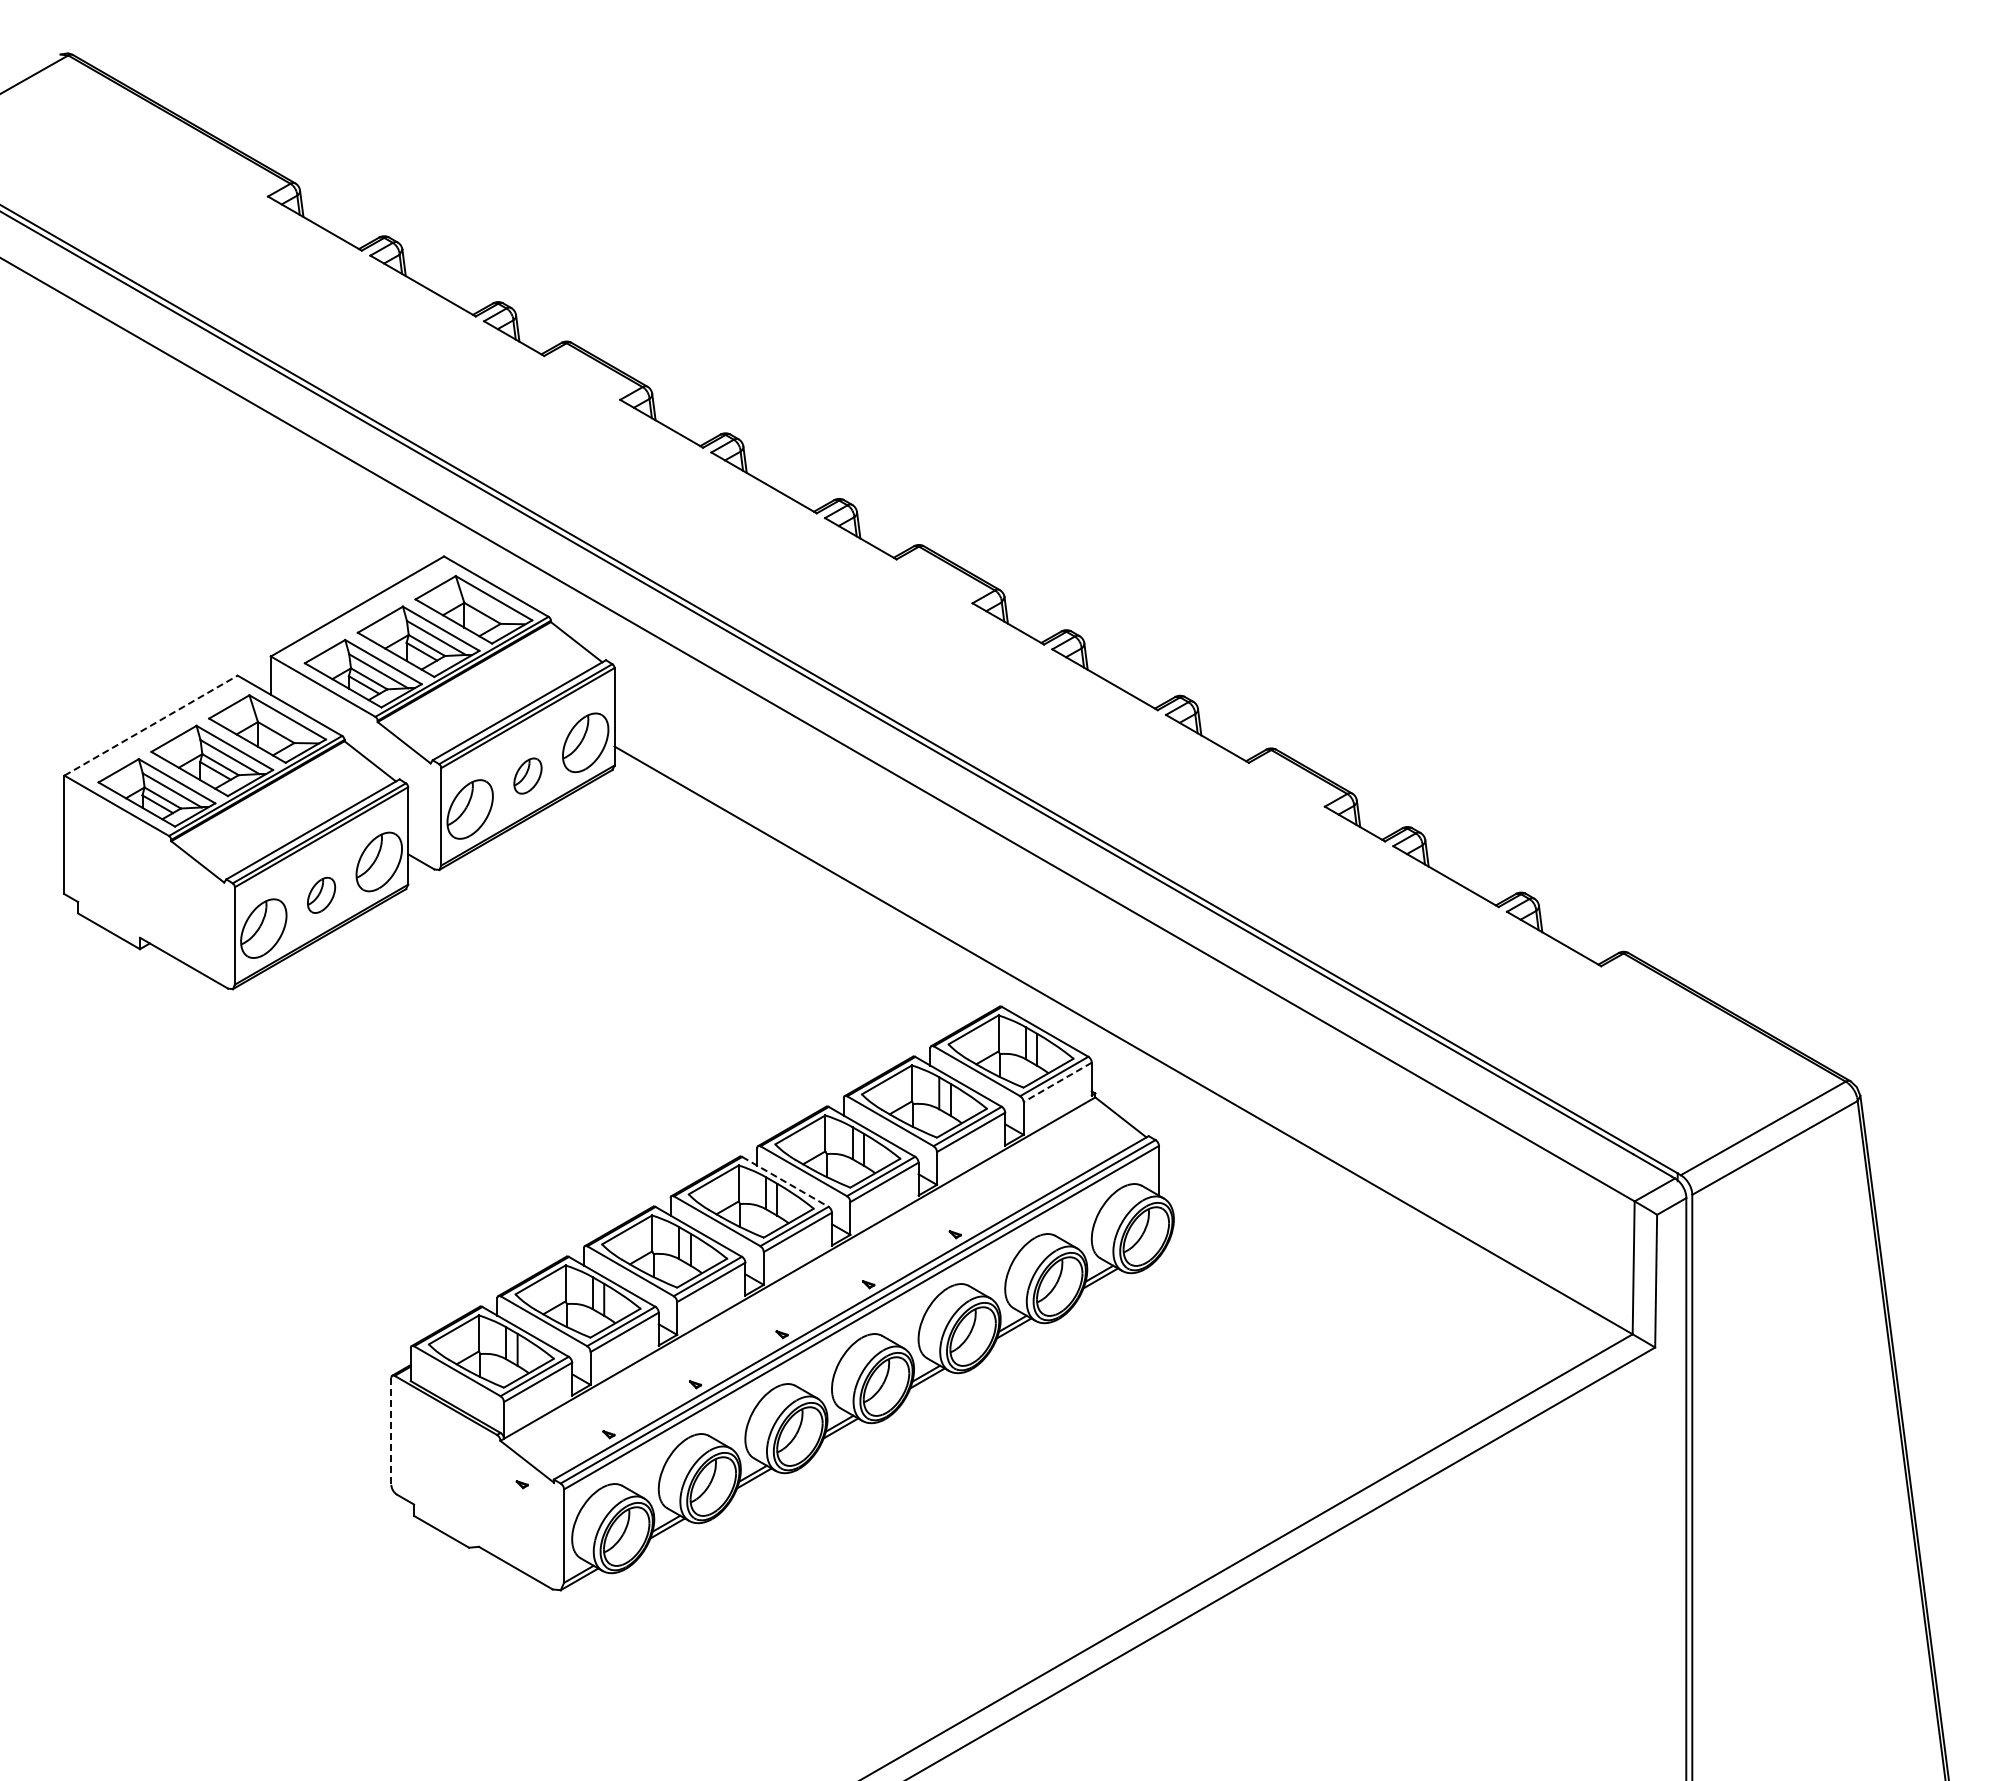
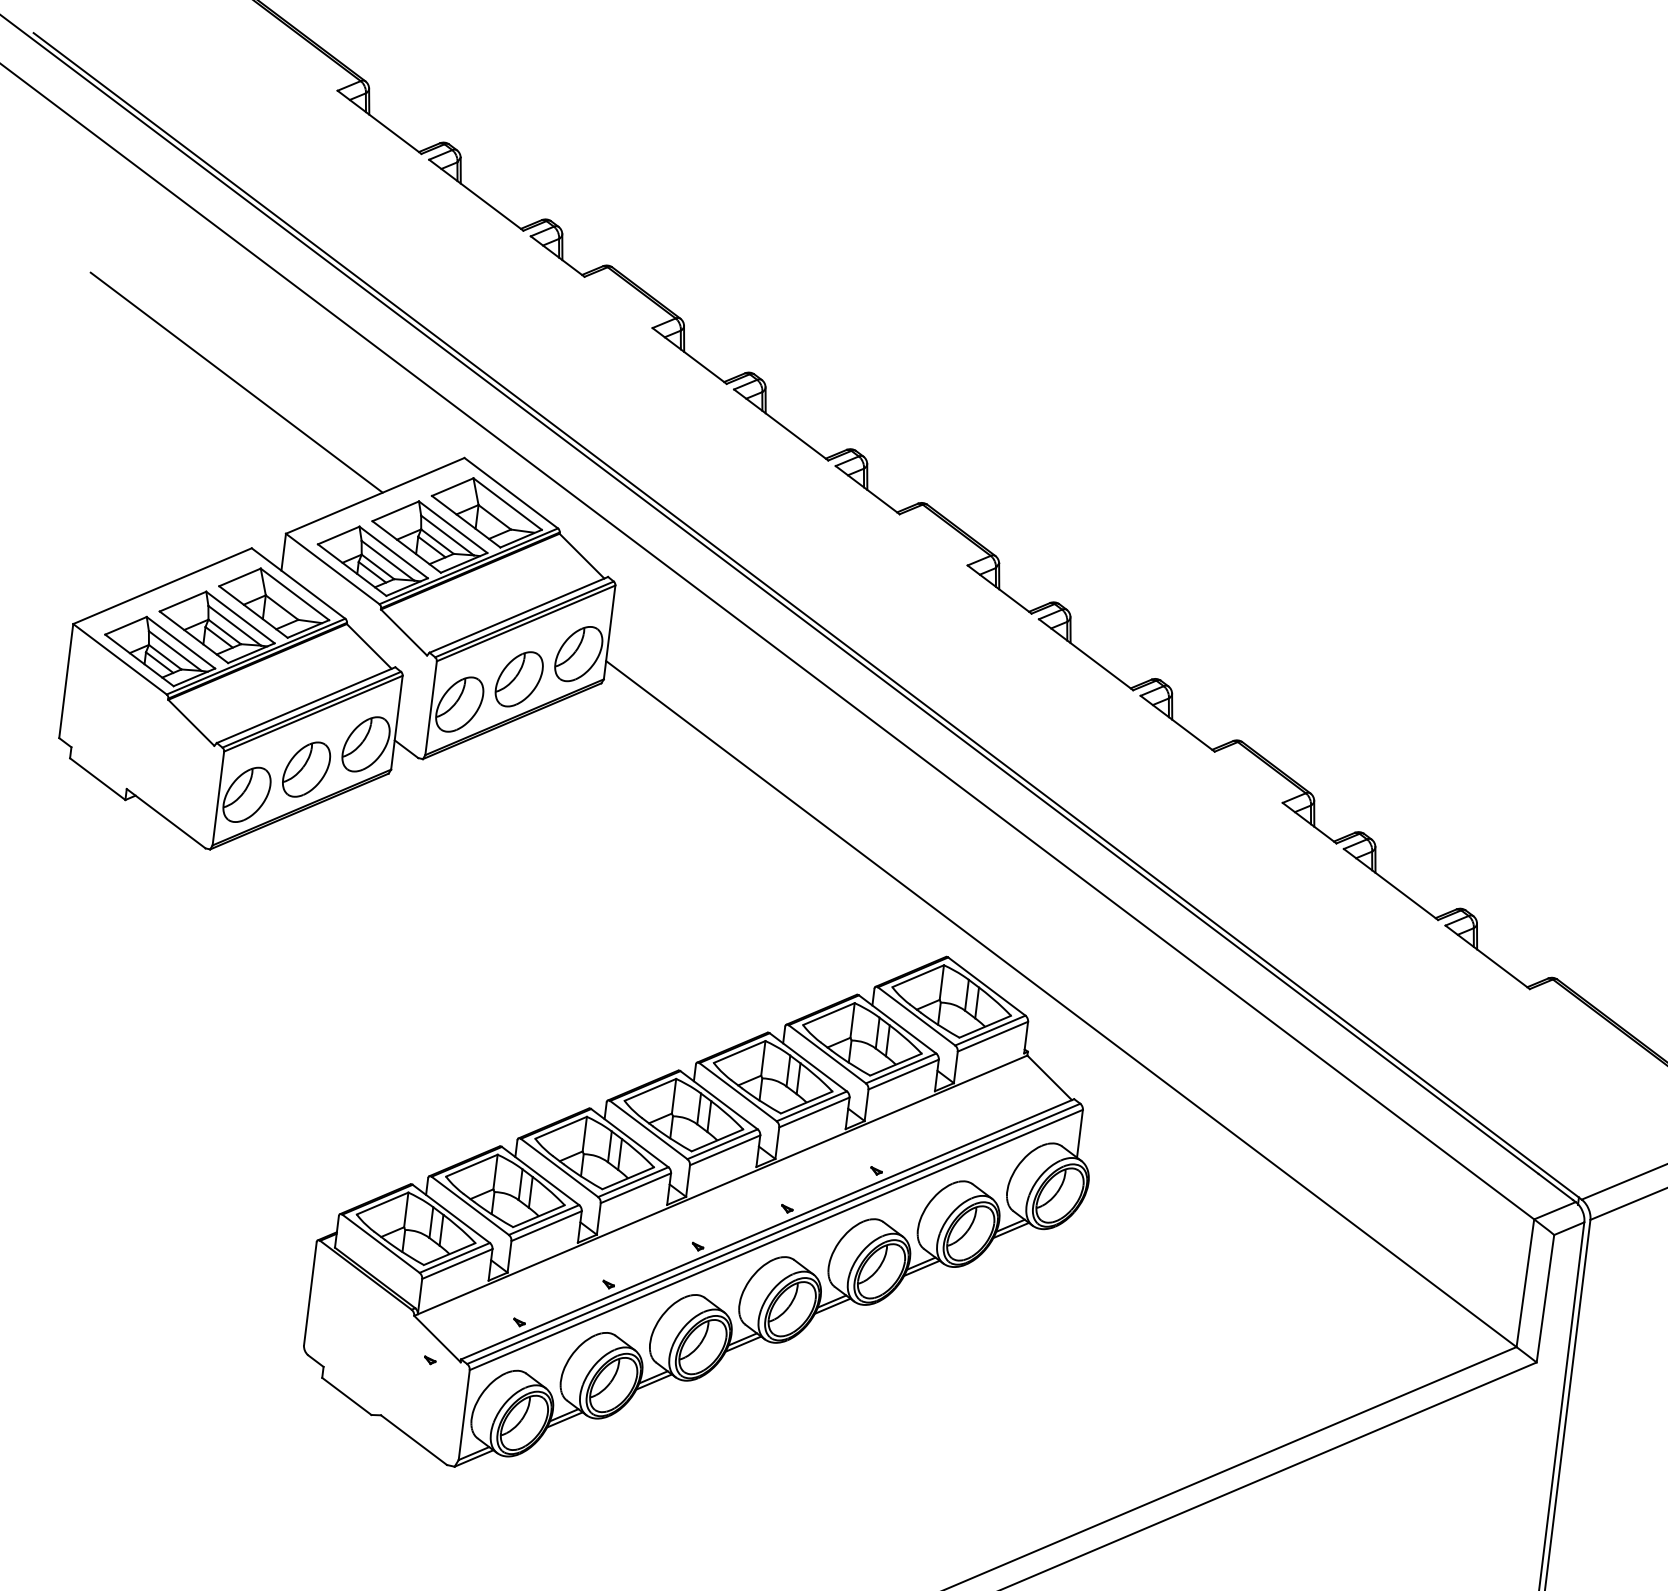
line: (201, 507) -> (236, 382), added
line: (151, 725) -> (162, 586), dashed -> solid
part: (527, 775) -> (518, 678), size x1.67
part: (321, 895) -> (306, 769), size x1.67
line: (1057, 1082) -> (992, 1036), dashed -> solid
line: (785, 1181) -> (719, 1099), dashed -> solid
line: (391, 1431) -> (310, 1293), dashed -> solid

